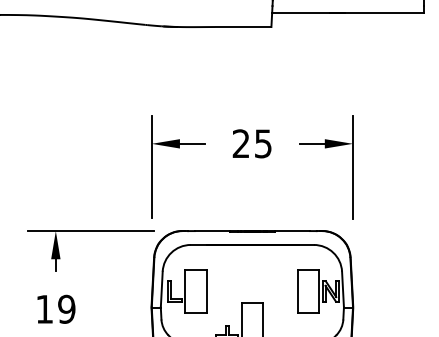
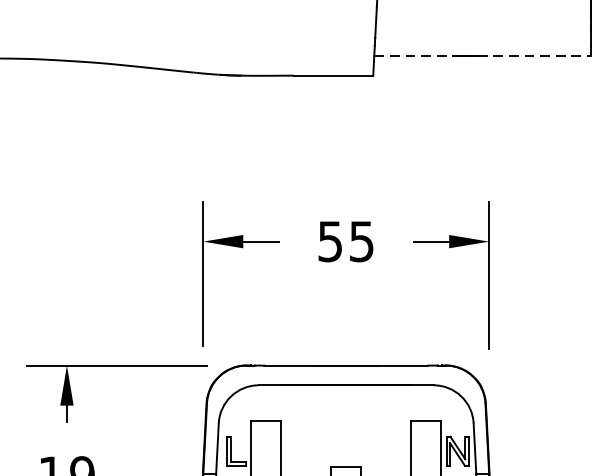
line: (300, 13) -> (414, 56), solid -> dashed
line: (384, 13) -> (533, 56), solid -> dashed
text: (240, 143) -> (329, 241), 25 -> 55

